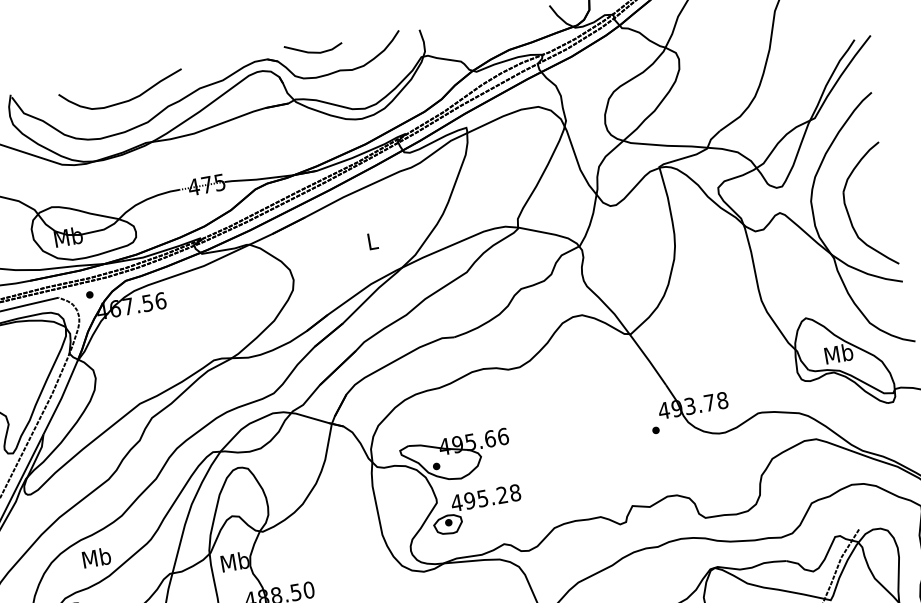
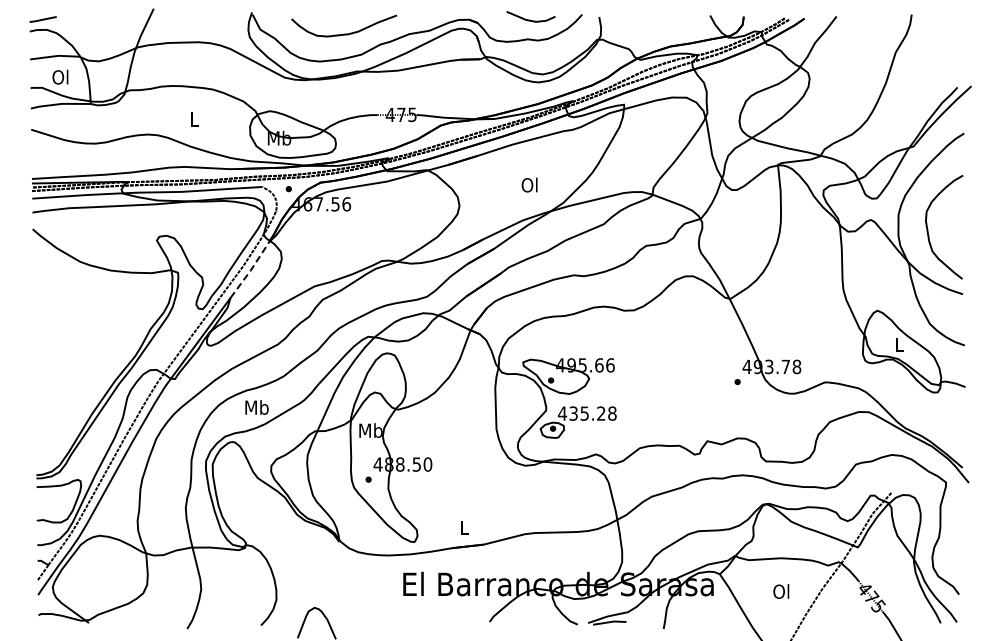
line: (313, 51) -> (530, 19), moved
text: (371, 240) -> (529, 184), L -> Ol
text: (838, 353) -> (899, 344), Mb -> L
line: (61, 398) -> (250, 270), solid -> dashed
text: (469, 500) -> (573, 413), 495.28 -> 435.28

